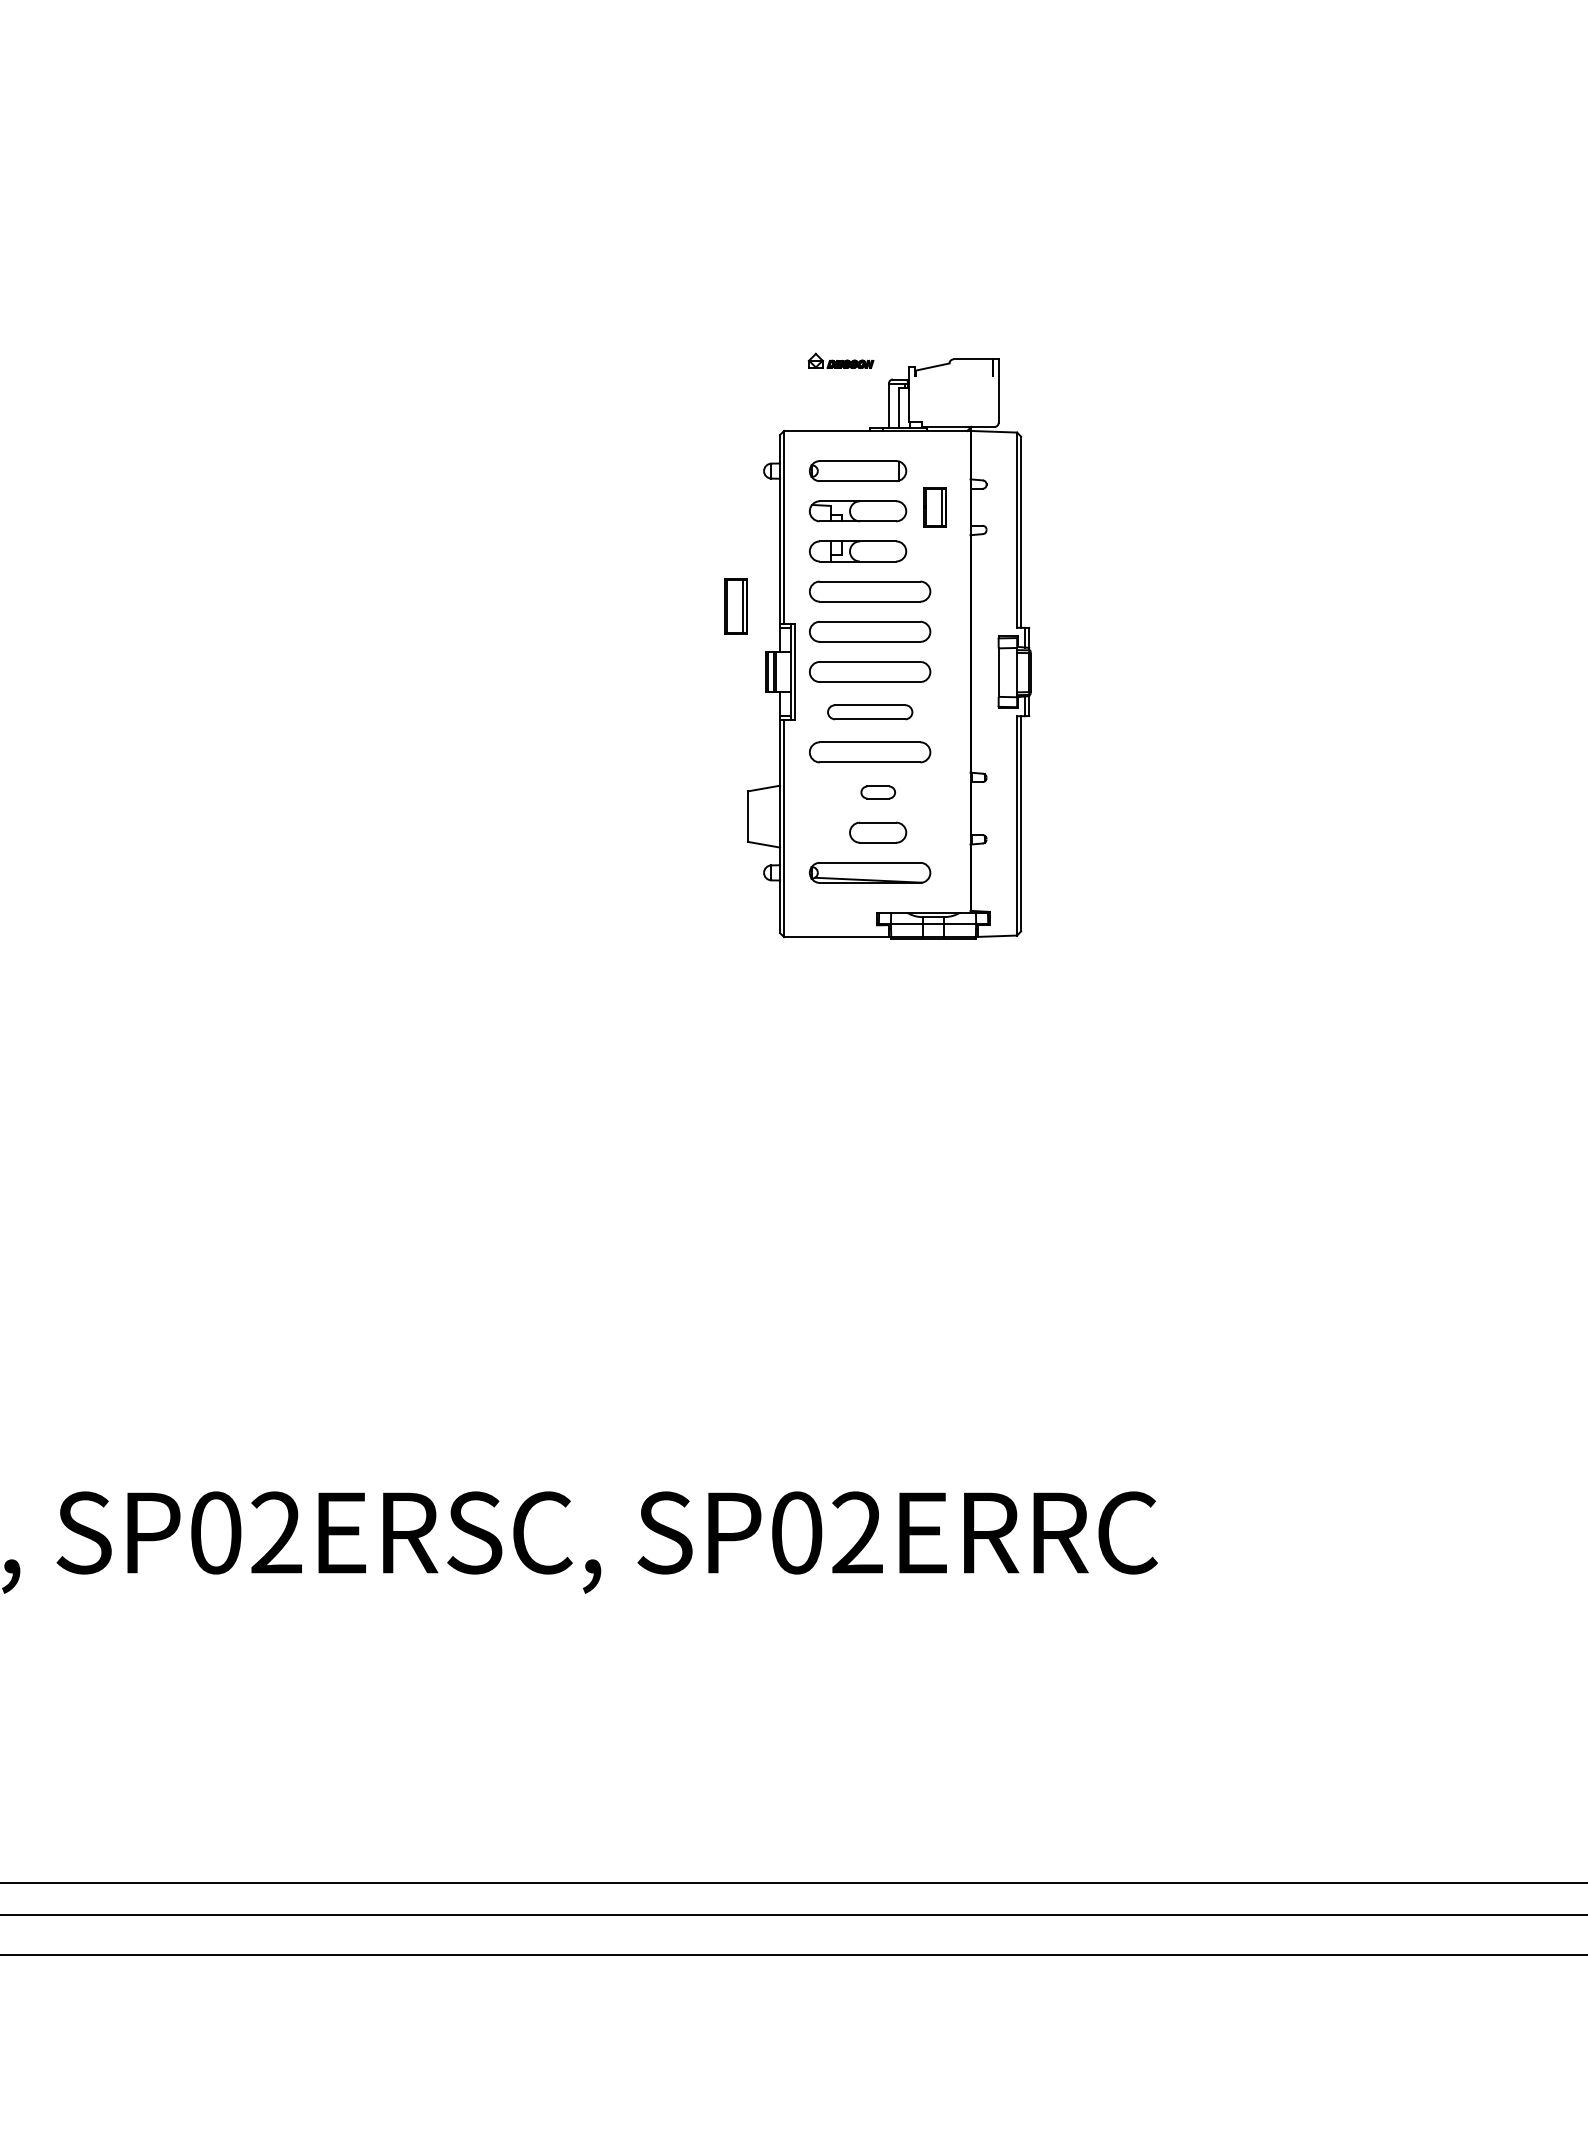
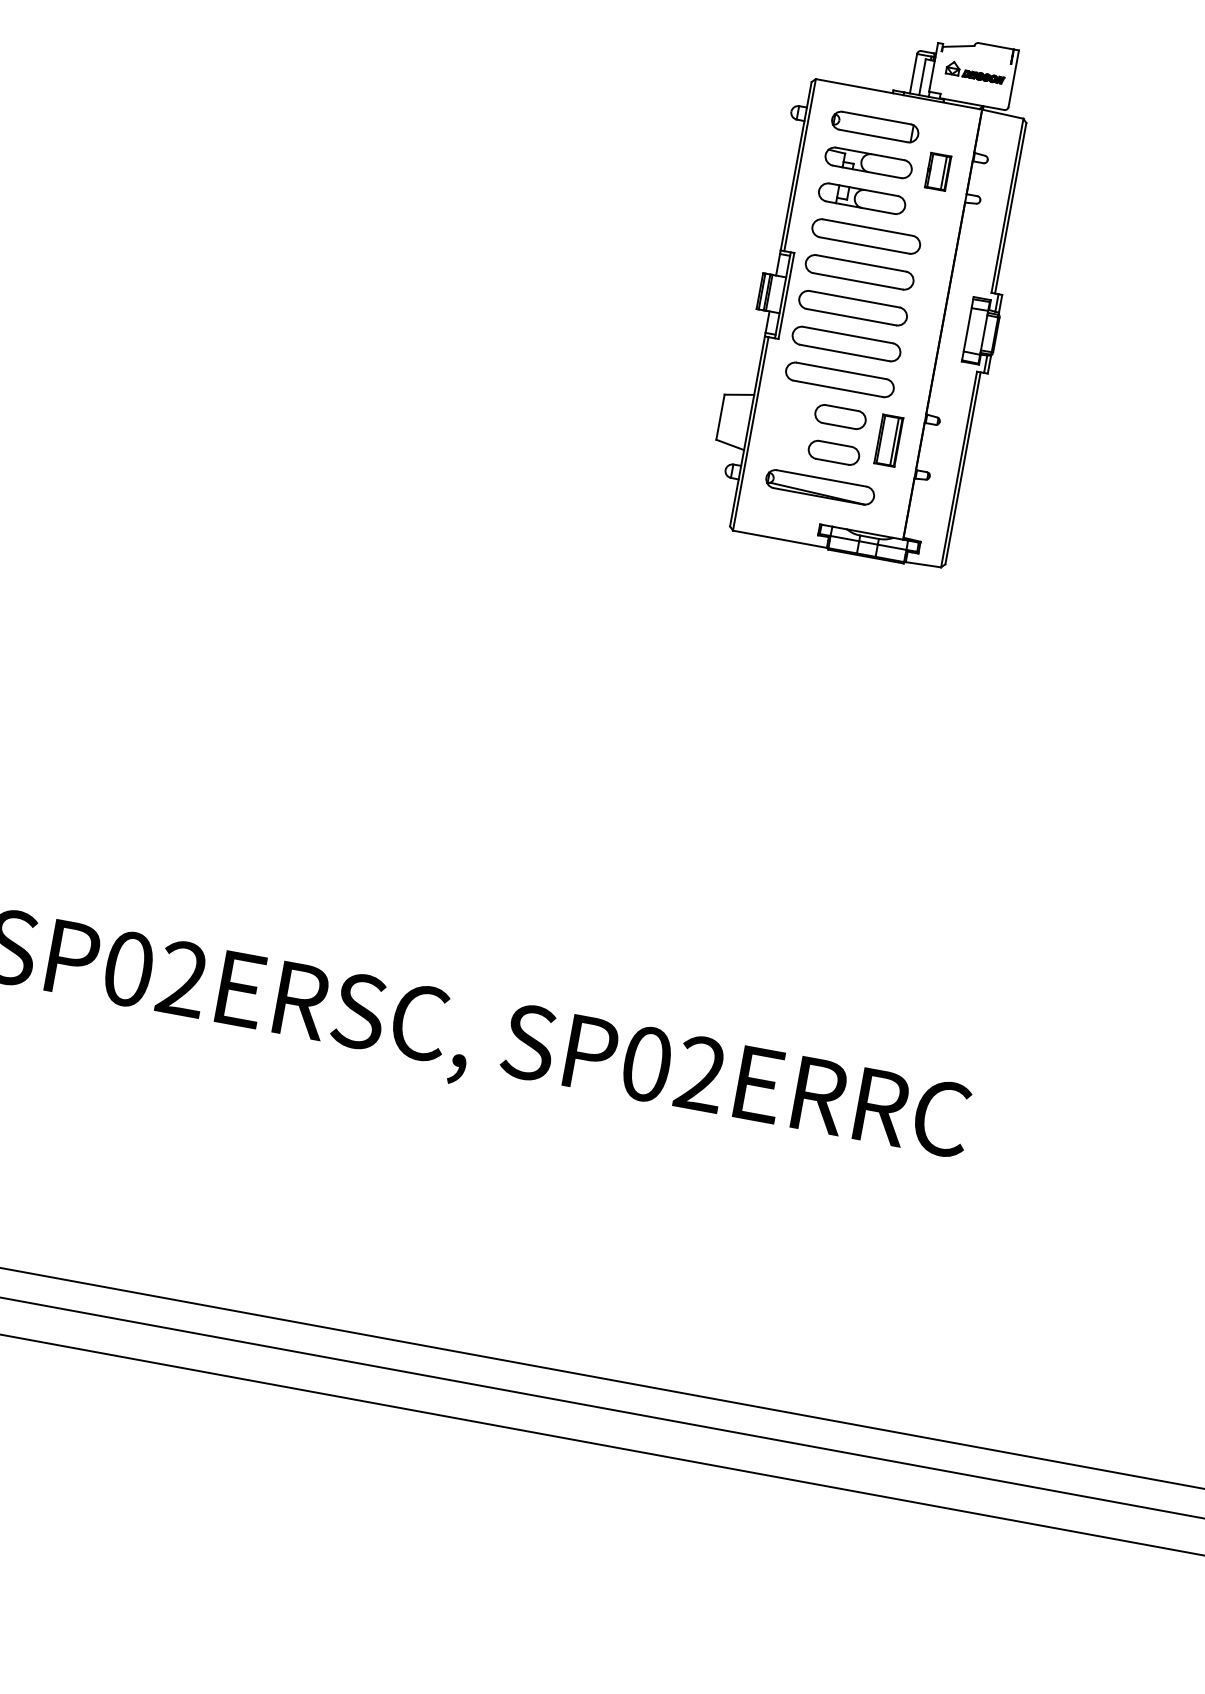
part: (840, 360) -> (975, 71), moved
part: (735, 606) -> (888, 440), moved
part: (870, 712) -> (846, 344), size x1.43
part: (878, 792) -> (840, 417), size x1.67

